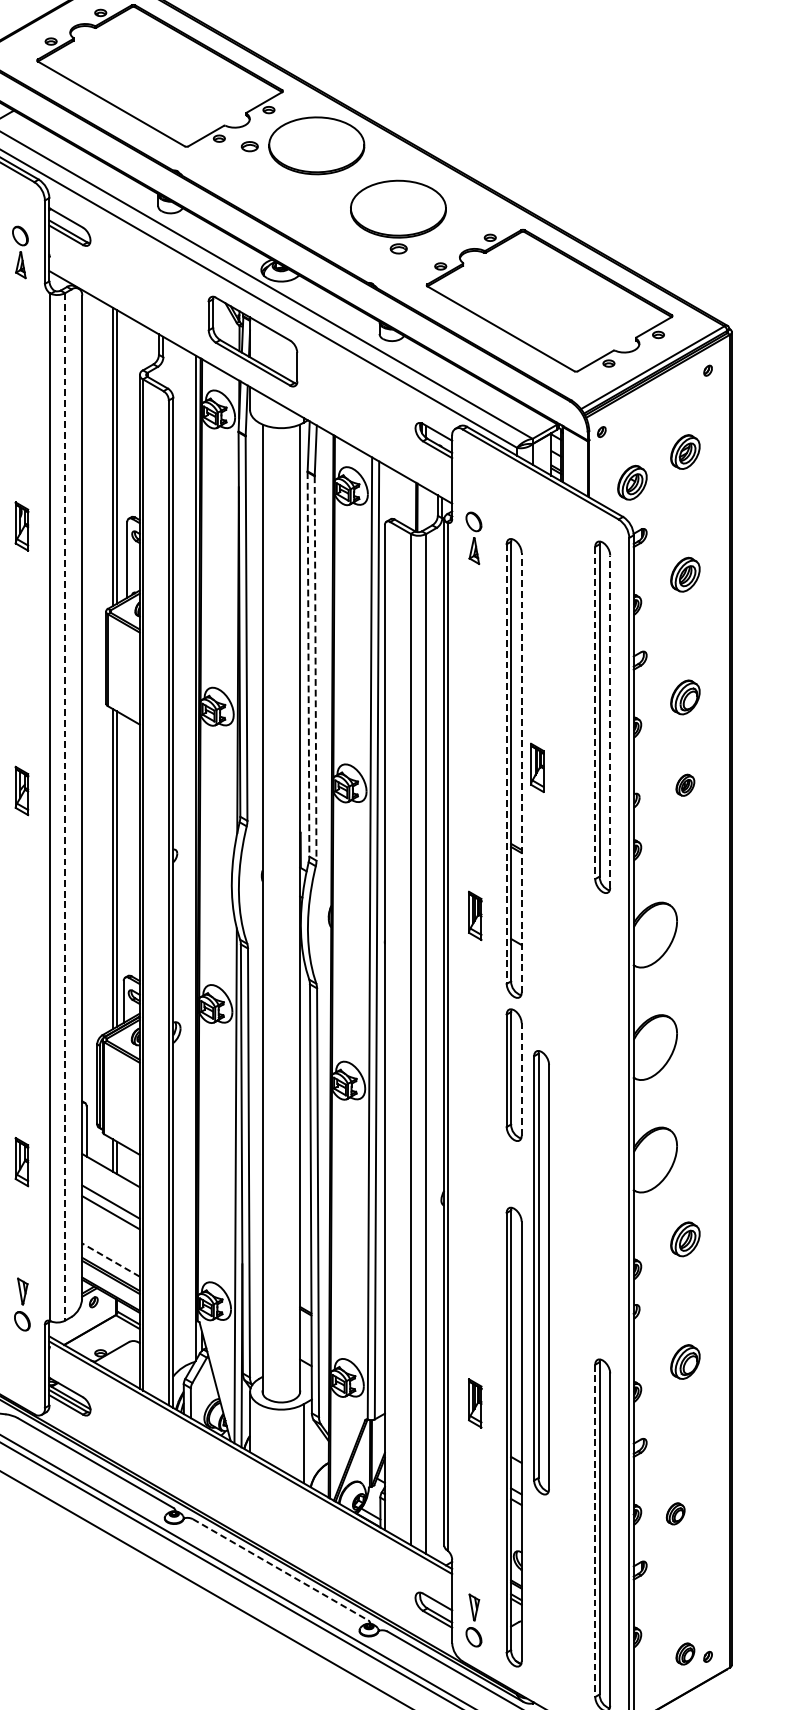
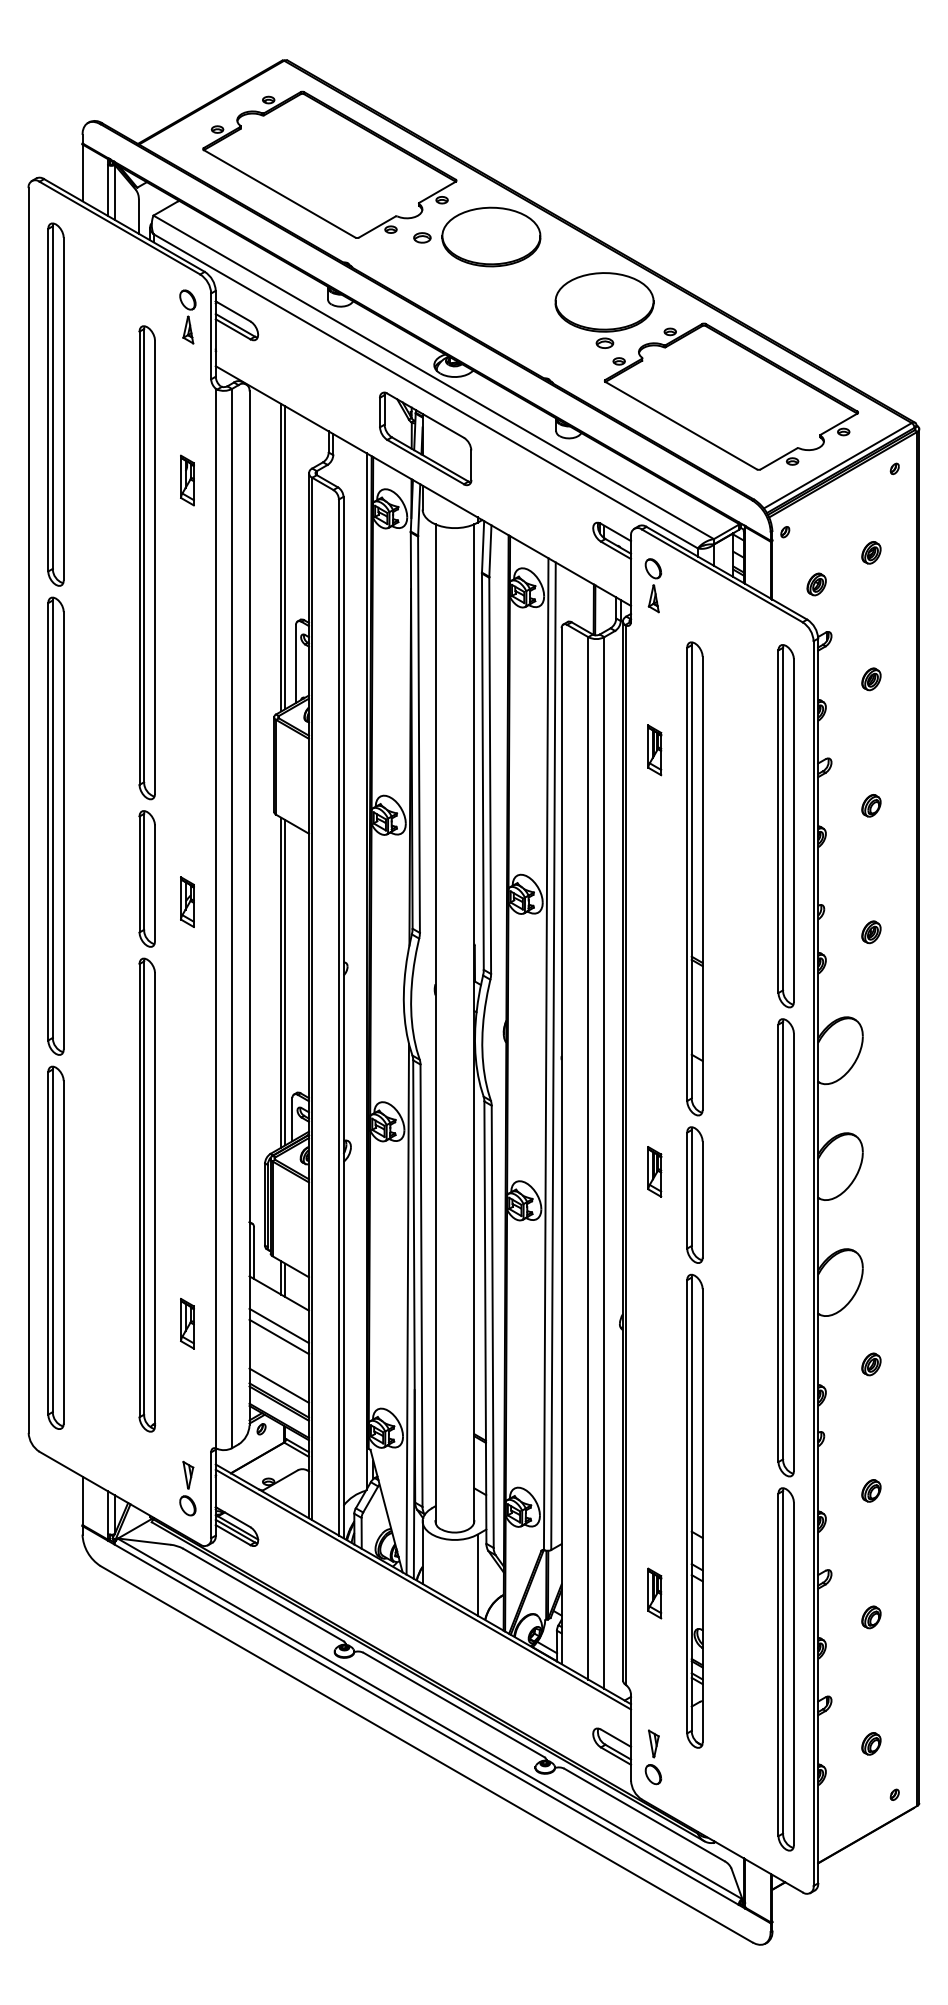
part: (398, 217) -> (604, 310), moved
part: (20, 251) -> (187, 316), moved
part: (685, 451) -> (871, 552), size x0.62
part: (632, 482) -> (816, 584), size x0.62
part: (21, 526) -> (187, 480), moved
part: (474, 538) -> (653, 585), moved
part: (685, 575) -> (871, 679), size x0.62
line: (308, 665) -> (482, 772), dashed -> solid
line: (315, 669) -> (490, 776), dashed -> solid
part: (685, 697) -> (871, 805), size x0.62
line: (595, 713) -> (778, 822), dashed -> solid
line: (609, 721) -> (793, 830), dashed -> solid
line: (506, 764) -> (687, 874), dashed -> solid
part: (537, 768) -> (654, 750), moved
line: (521, 772) -> (702, 883), dashed -> solid
part: (685, 785) -> (871, 932), moved
line: (65, 806) -> (232, 918), dashed -> solid
part: (474, 915) -> (654, 1171), moved
line: (521, 1079) -> (702, 1199), dashed -> solid
part: (21, 1161) -> (187, 1323), moved
part: (685, 1239) -> (871, 1364), size x0.62
line: (110, 1259) -> (278, 1385), dashed -> solid
part: (540, 1272) -> (785, 1247), moved
part: (21, 1304) -> (187, 1488), moved
part: (685, 1361) -> (871, 1490), size x0.62
part: (474, 1403) -> (654, 1593), moved
part: (513, 1436) -> (694, 1510), moved
part: (675, 1513) -> (871, 1617), moved
line: (595, 1531) -> (778, 1665), dashed -> solid
line: (280, 1570) -> (454, 1705), dashed -> solid
part: (685, 1653) -> (871, 1743), moved

